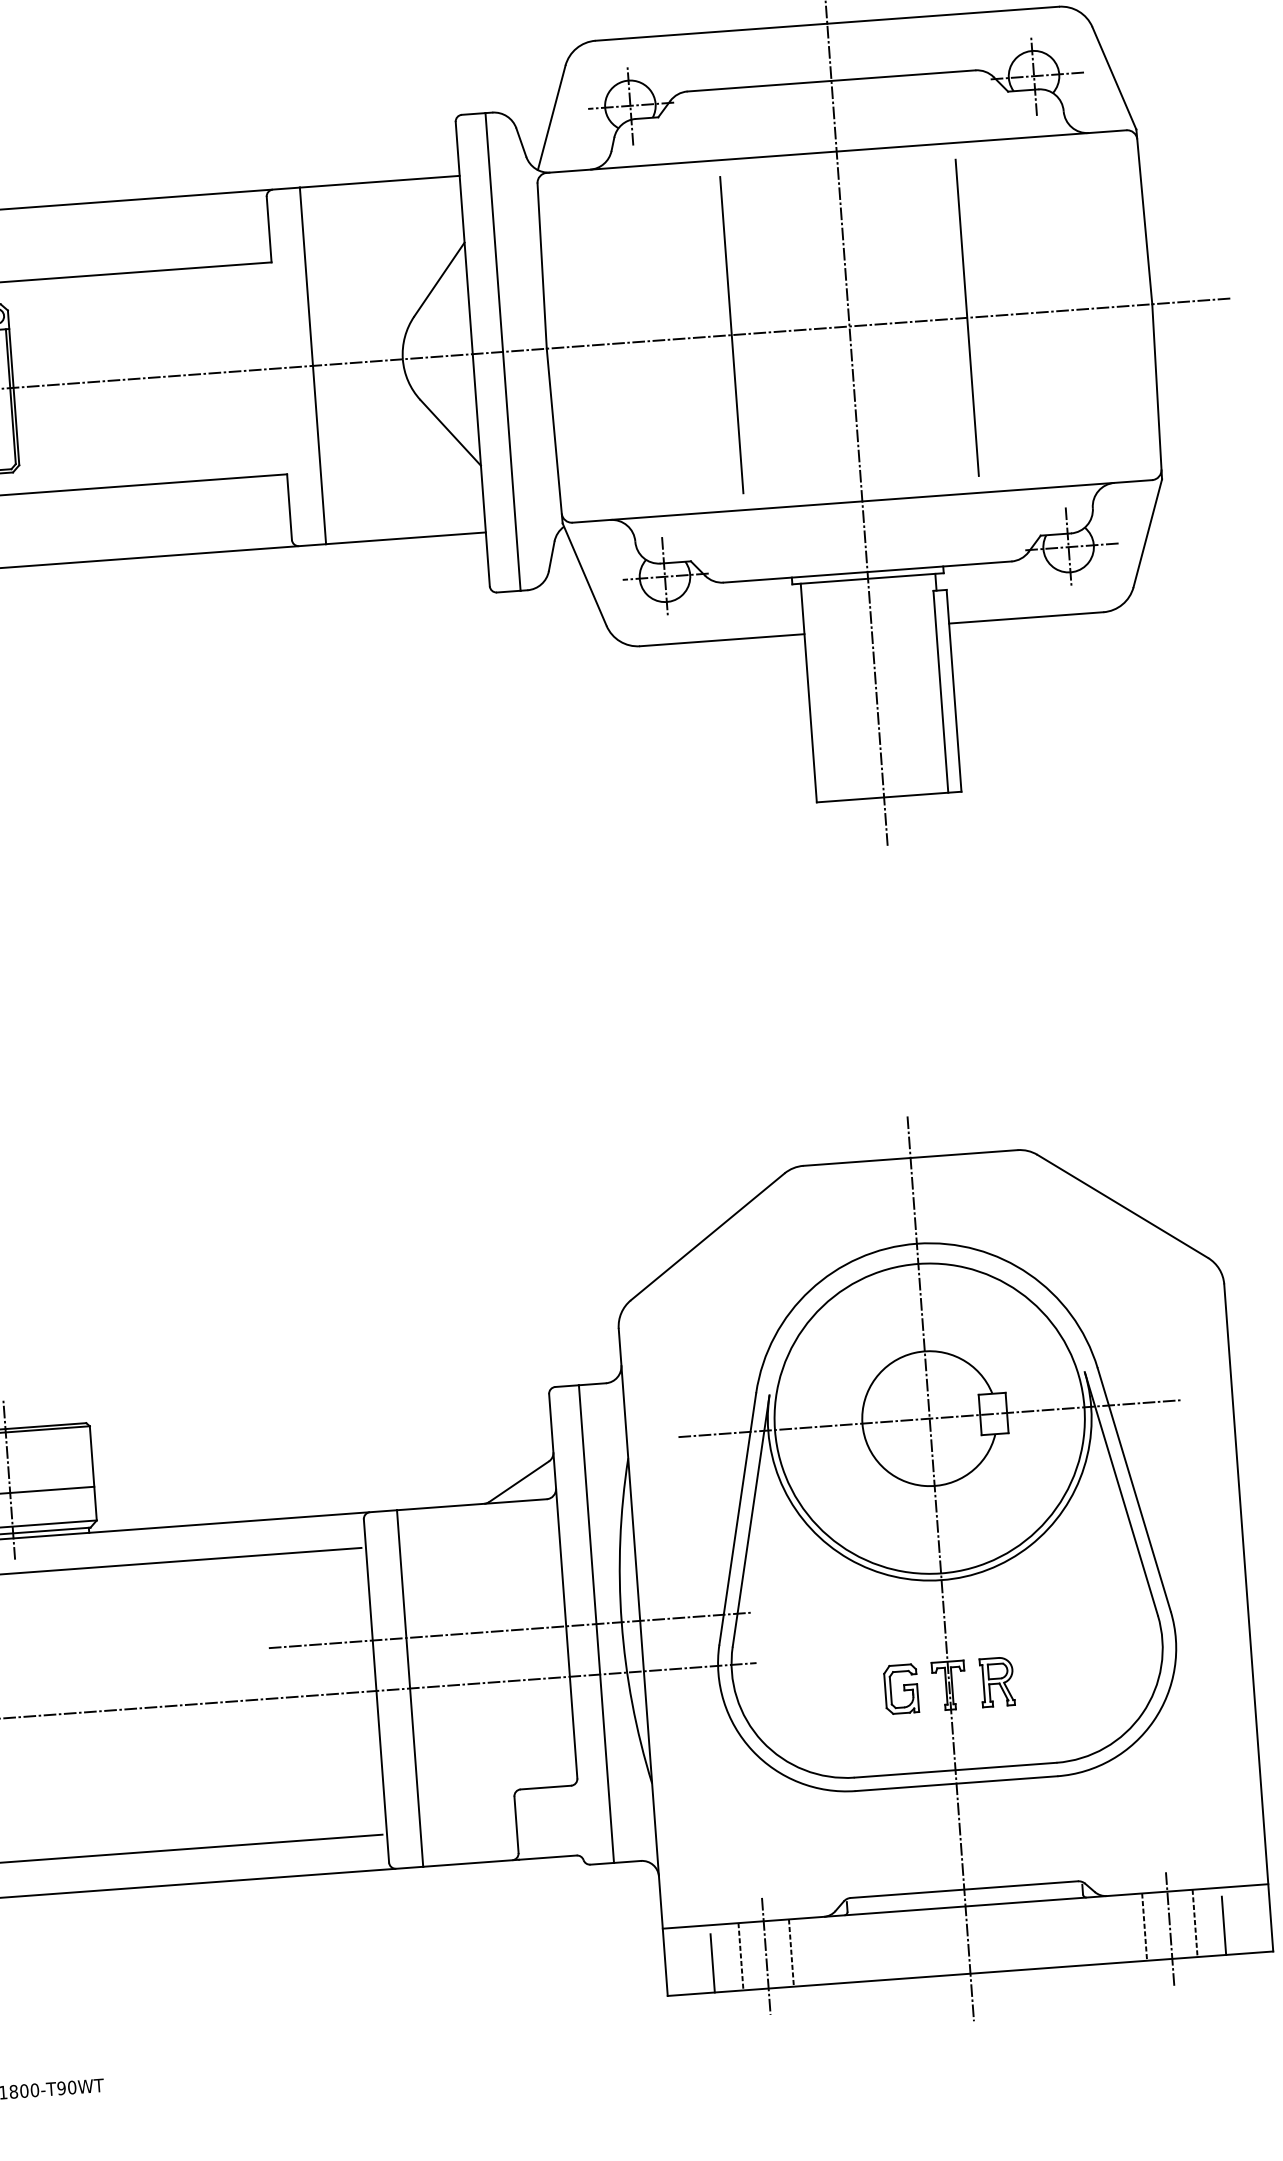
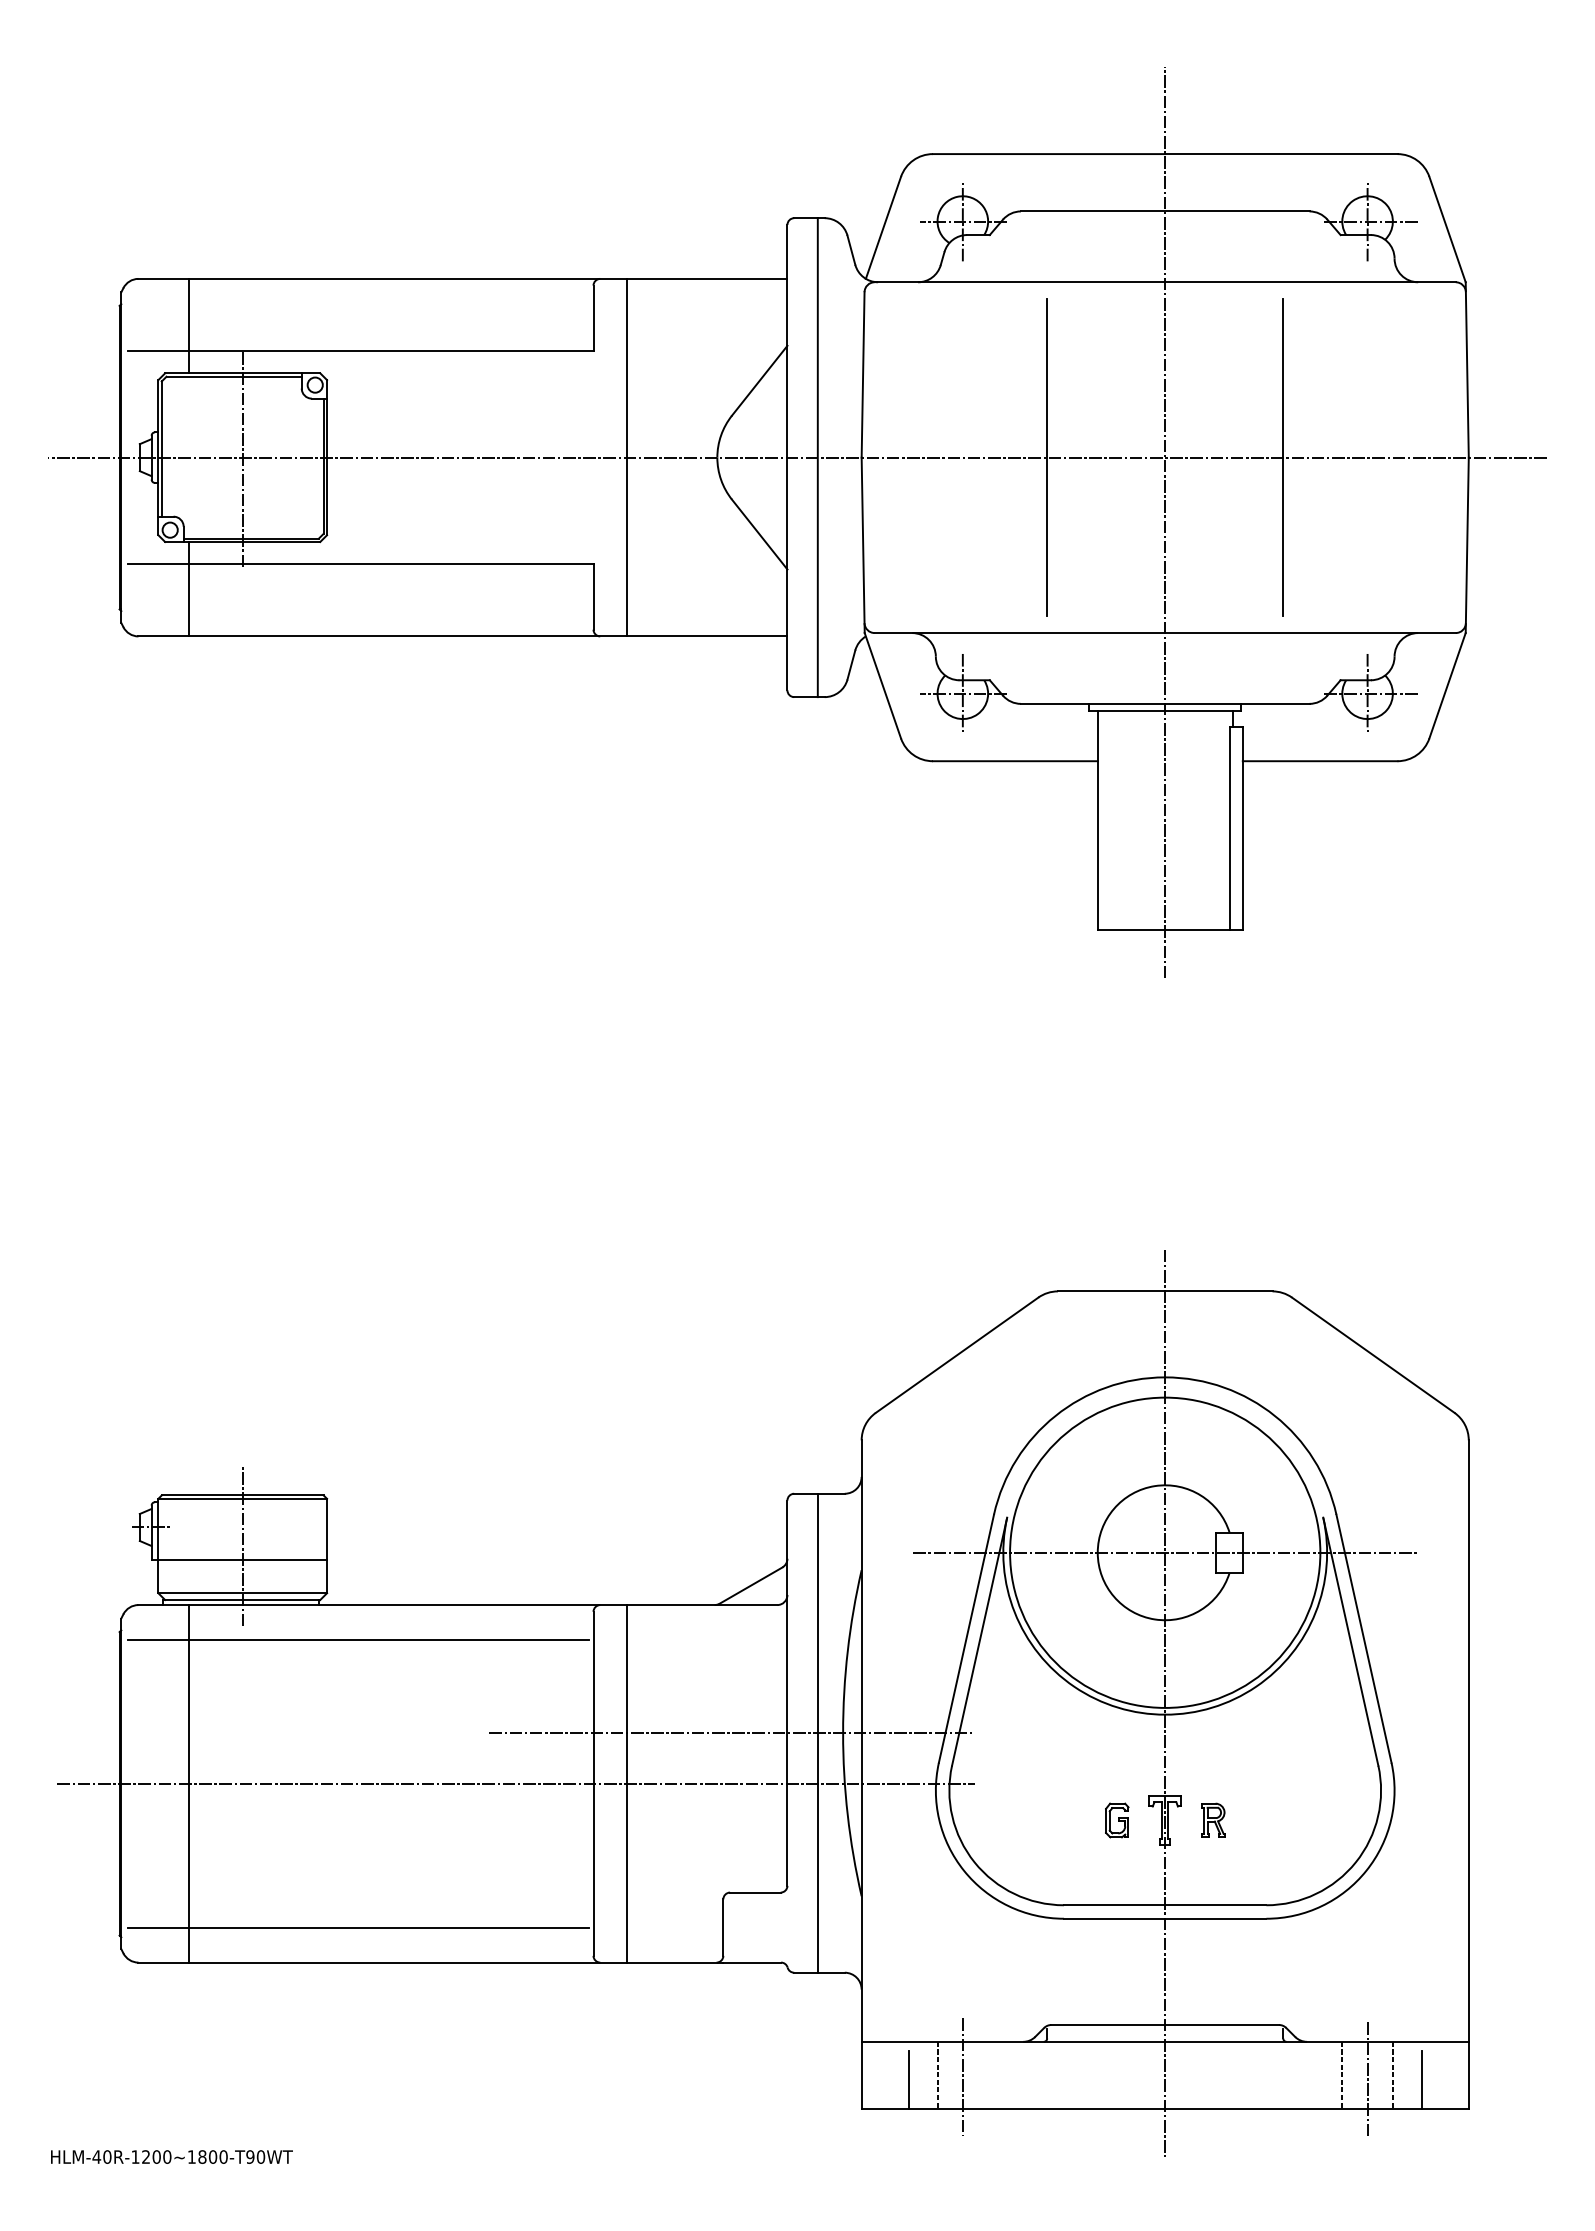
part: (997, 1682) -> (1213, 1820), size x0.7
part: (901, 1689) -> (1117, 1820), size x0.7
line: (791, 1952) -> (988, 2075), removed

